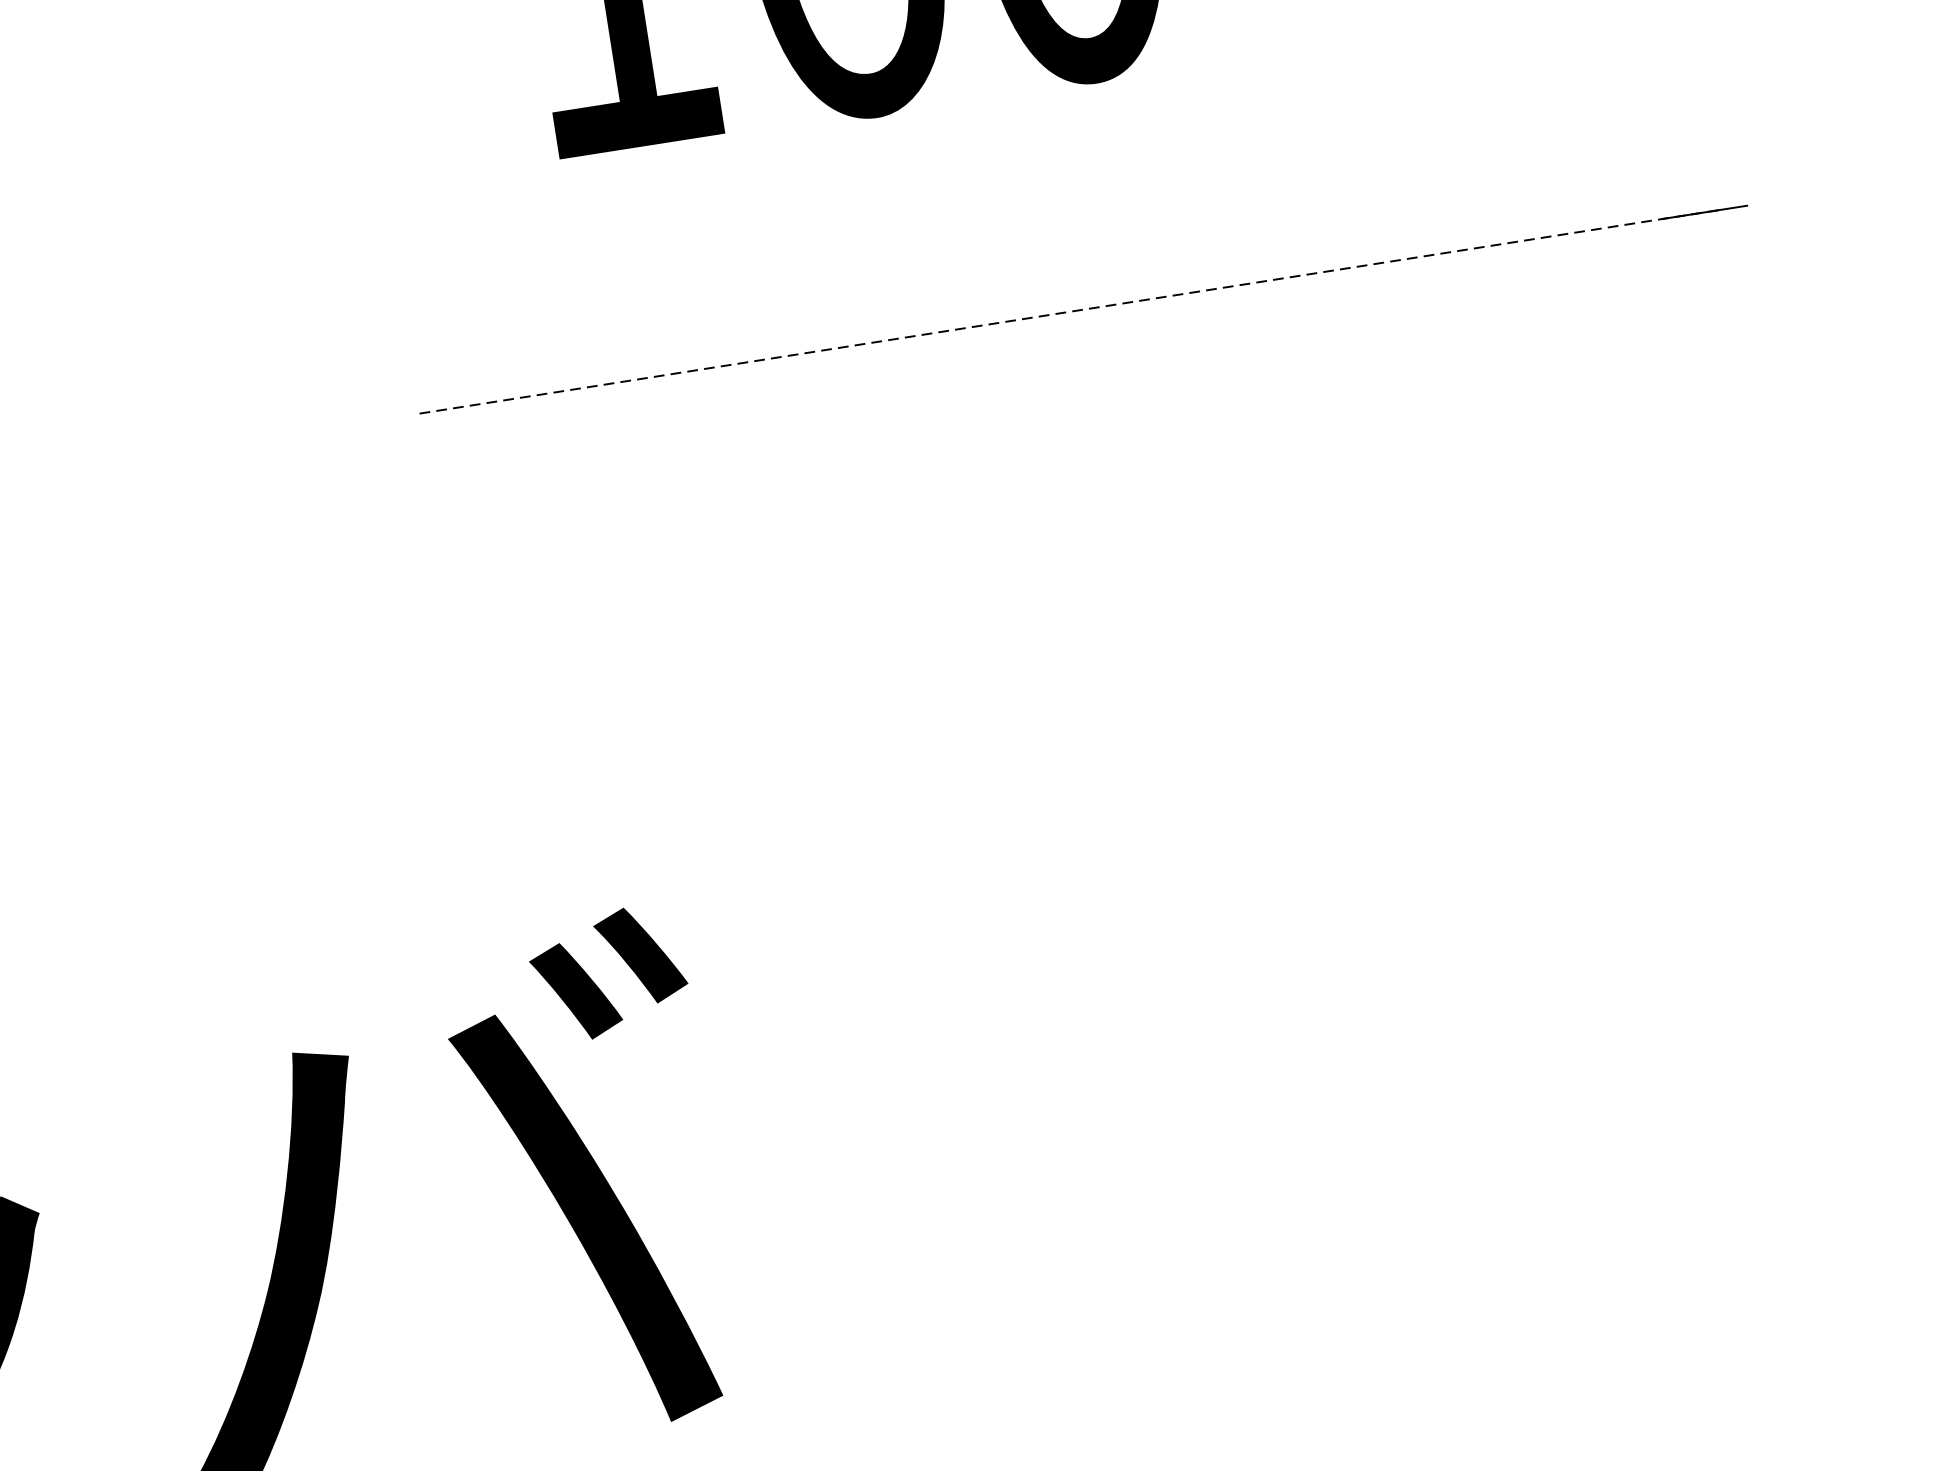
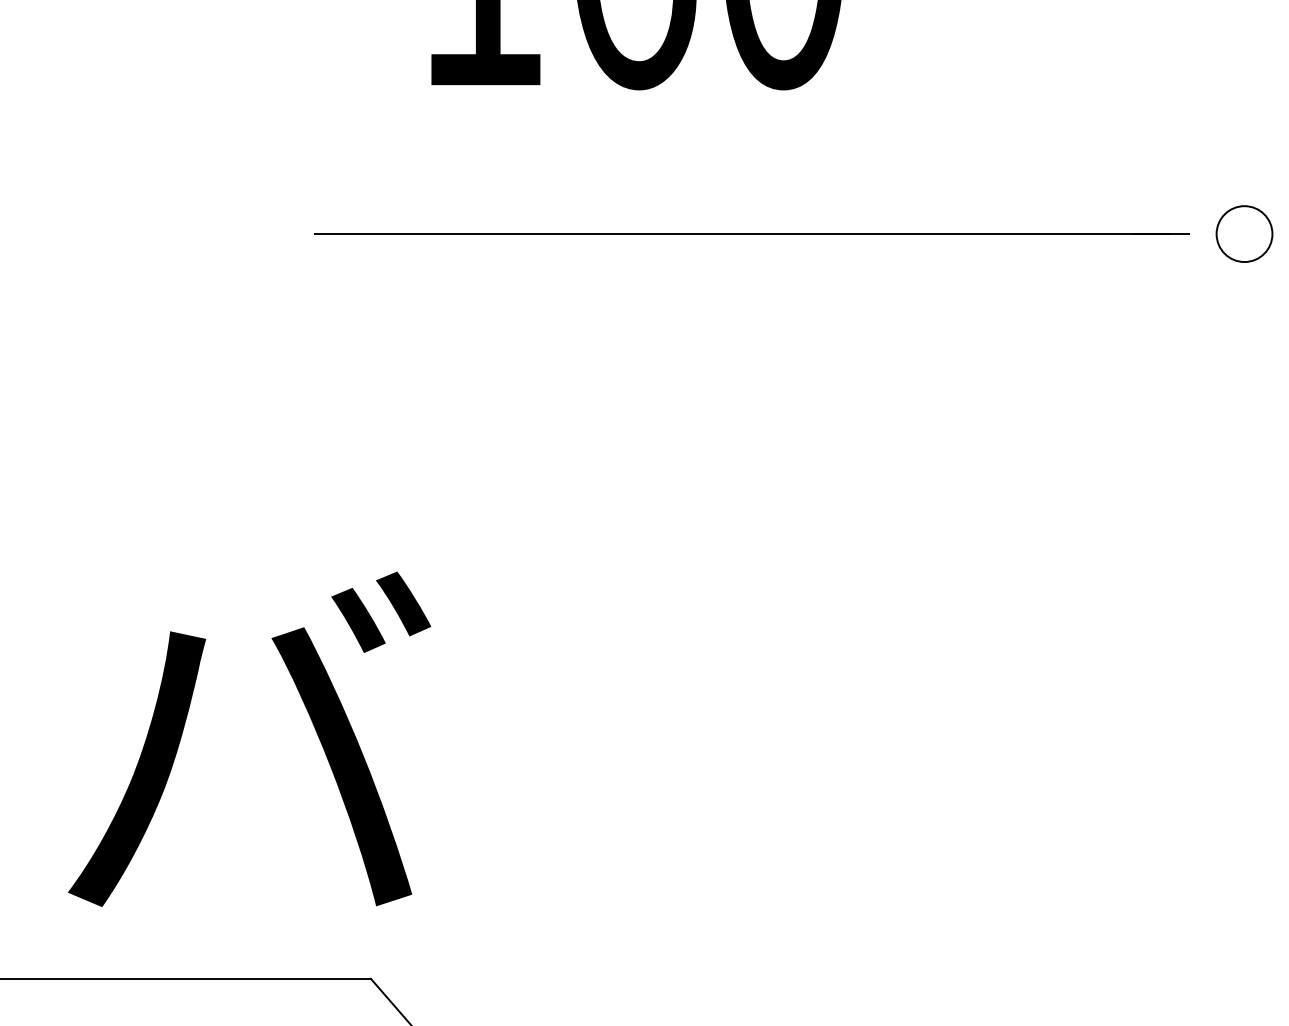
part: (1831, 191) -> (1244, 233), added
line: (1068, 312) -> (742, 234), dashed -> solid

